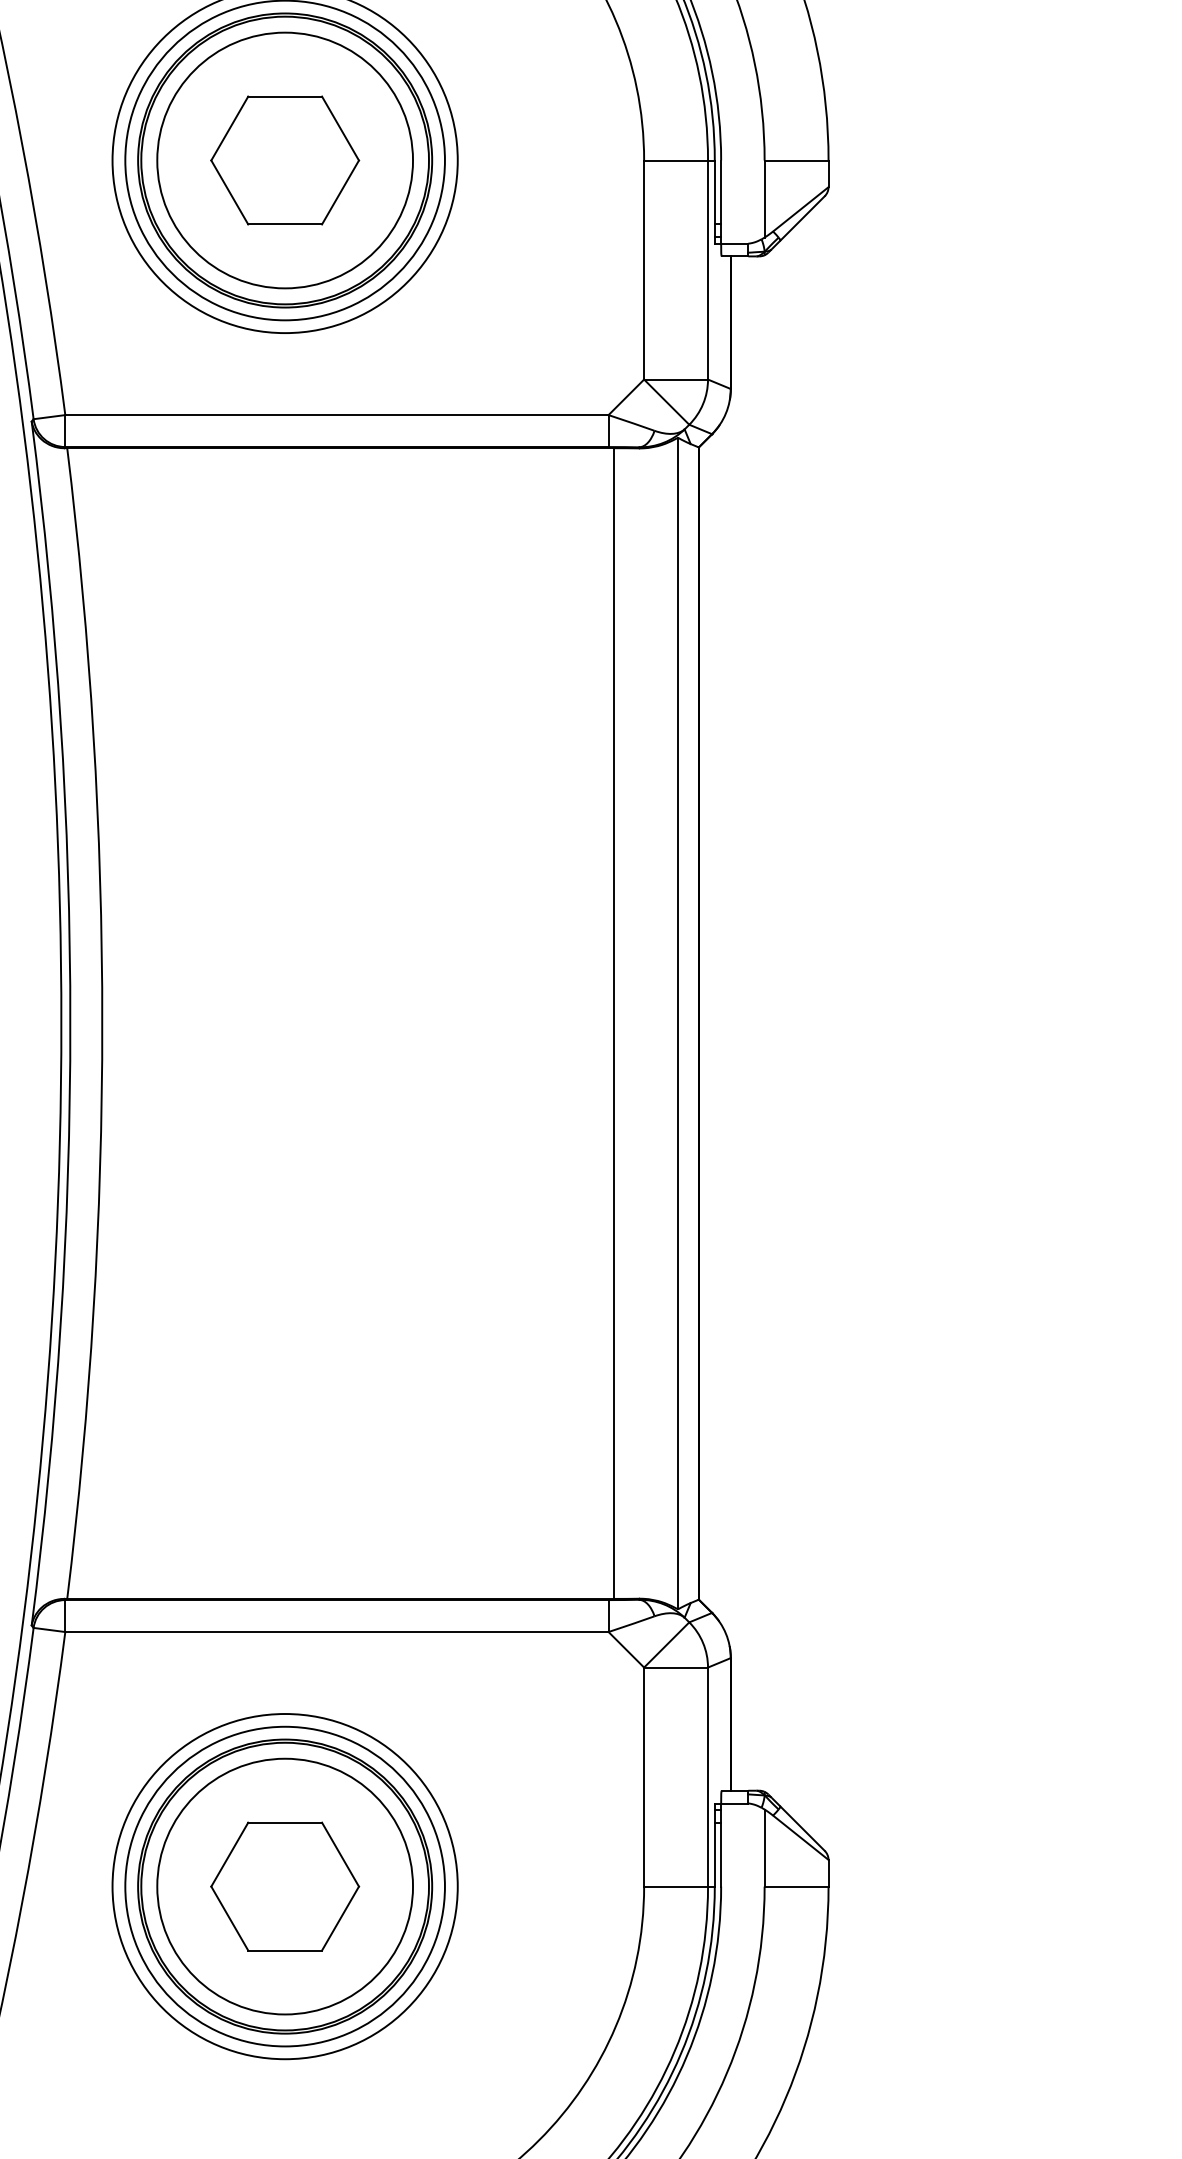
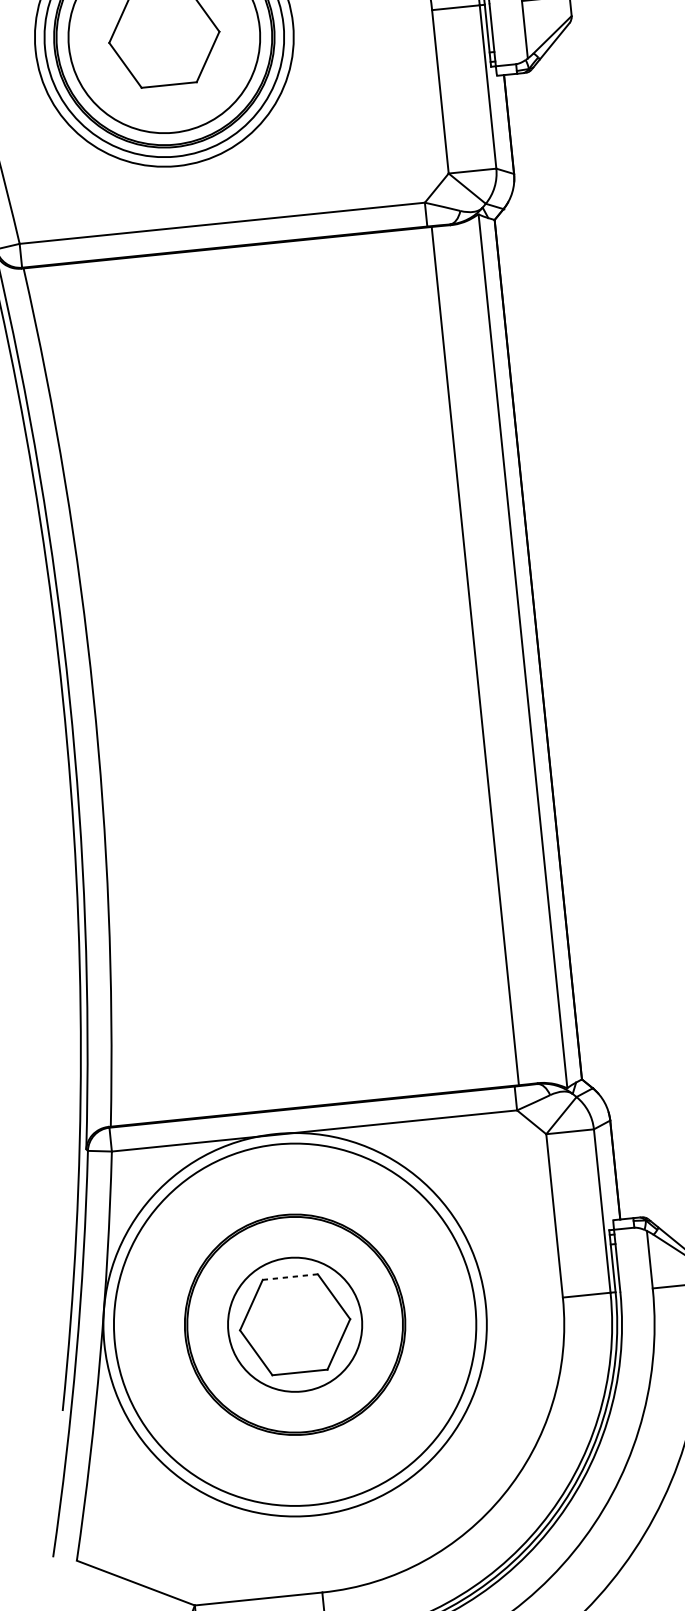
line: (285, 1822) -> (290, 1276), solid -> dashed
circle: (284, 1886) -> (294, 1324), size x1.4
circle: (284, 1886) -> (294, 1324), size x1.6
circle: (285, 1886) -> (295, 1324), size x0.7

